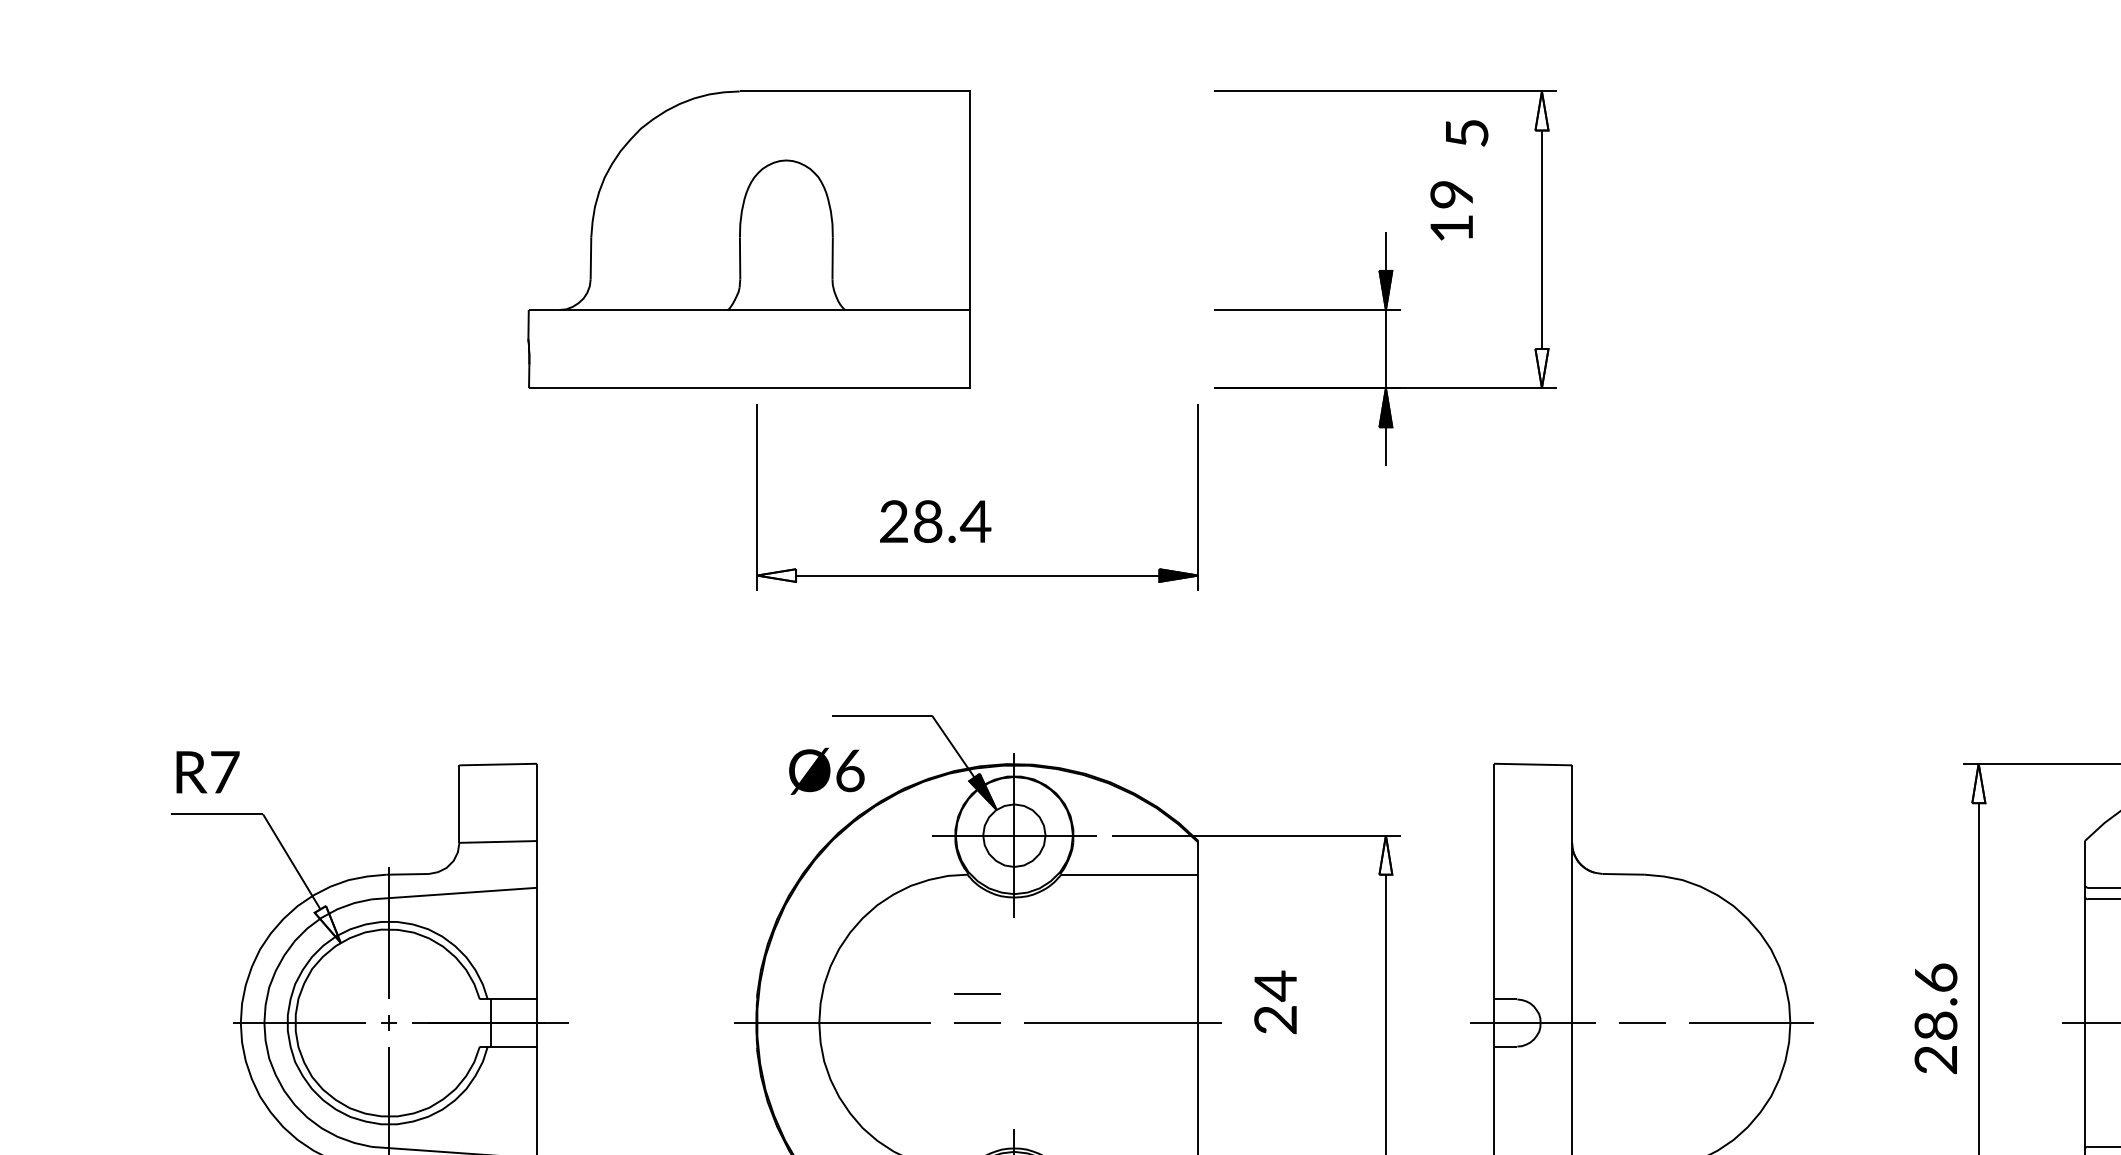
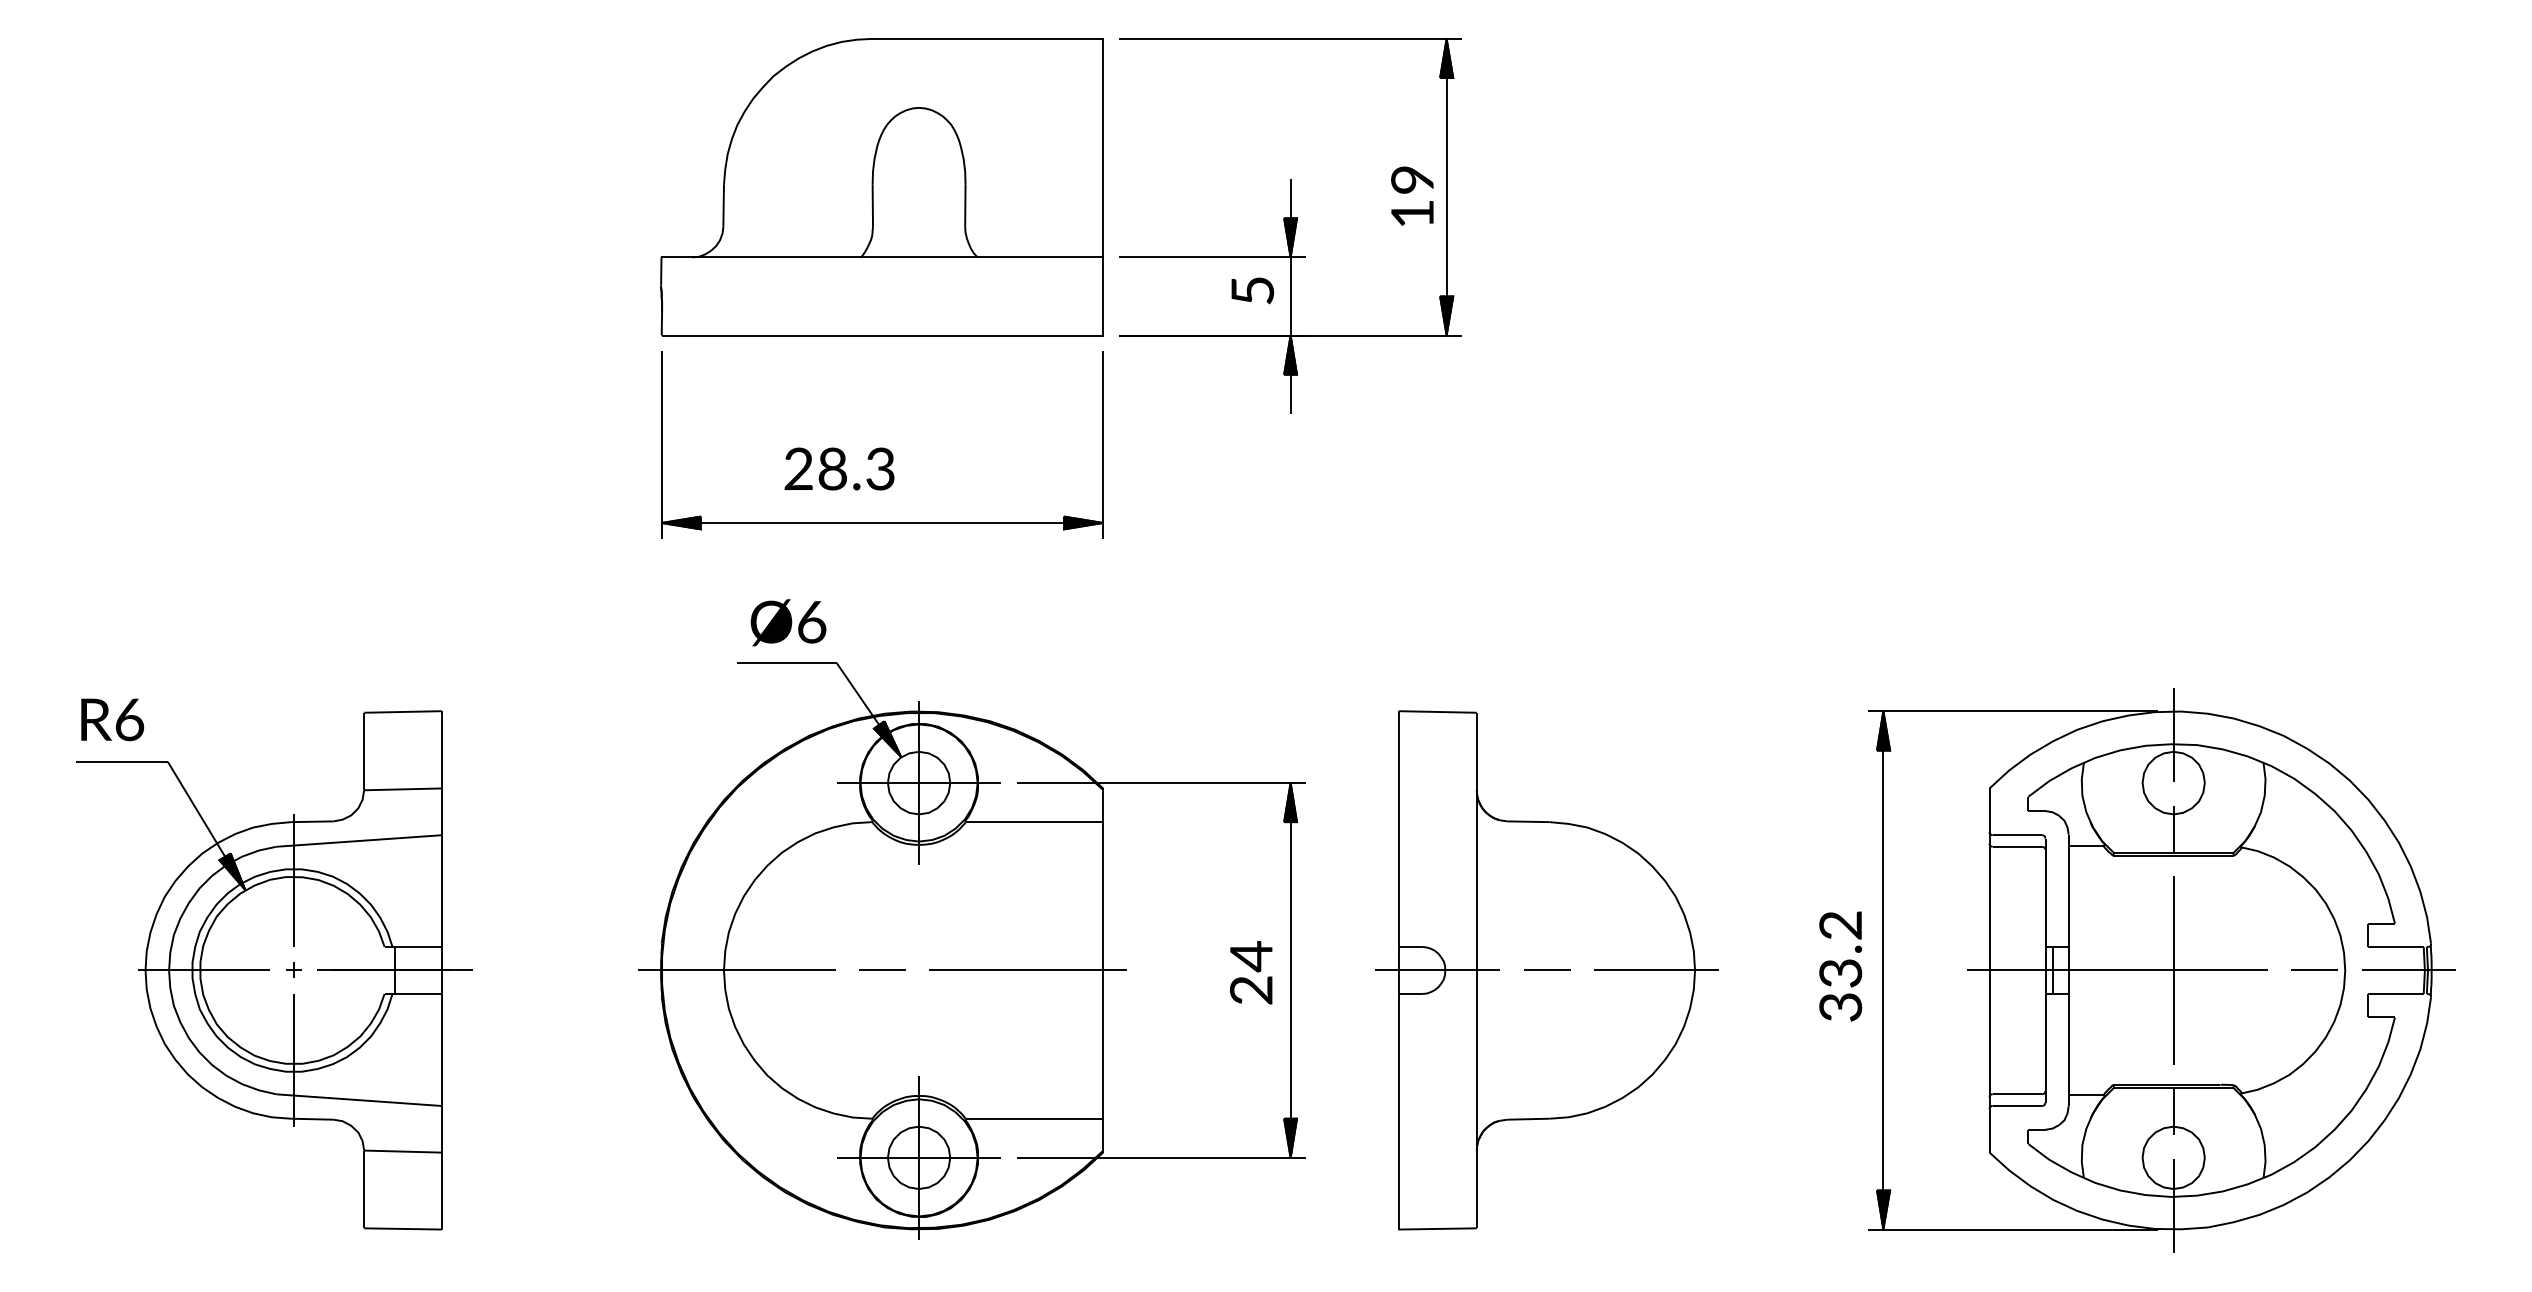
fill: (1541, 110) -> (1446, 57), added
text: (1466, 133) -> (1252, 290), moved
text: (1451, 210) -> (1412, 195), moved
part: (748, 240) -> (881, 187), moved
fill: (1541, 368) -> (1446, 315), added
text: (975, 521) -> (880, 468), 28.4 -> 28.3
fill: (775, 575) -> (680, 522), added
text: (826, 771) -> (788, 622), moved
text: (224, 772) -> (129, 719), R7 -> R6
fill: (1978, 783) -> (1883, 730), added
fill: (1385, 855) -> (1290, 802), added
fill: (327, 924) -> (232, 871), added
line: (977, 993) -> (882, 940), removed
text: (1275, 1002) -> (1251, 972), moved
text: (1935, 1019) -> (1840, 966), 28.6 -> 33.2

